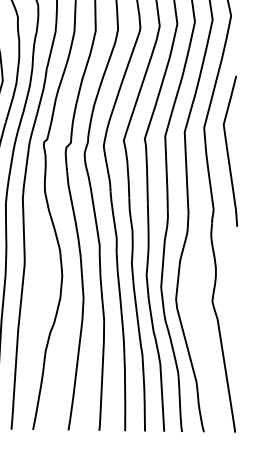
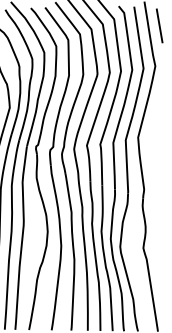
curve: (228, 151) -> (153, 152), removed

